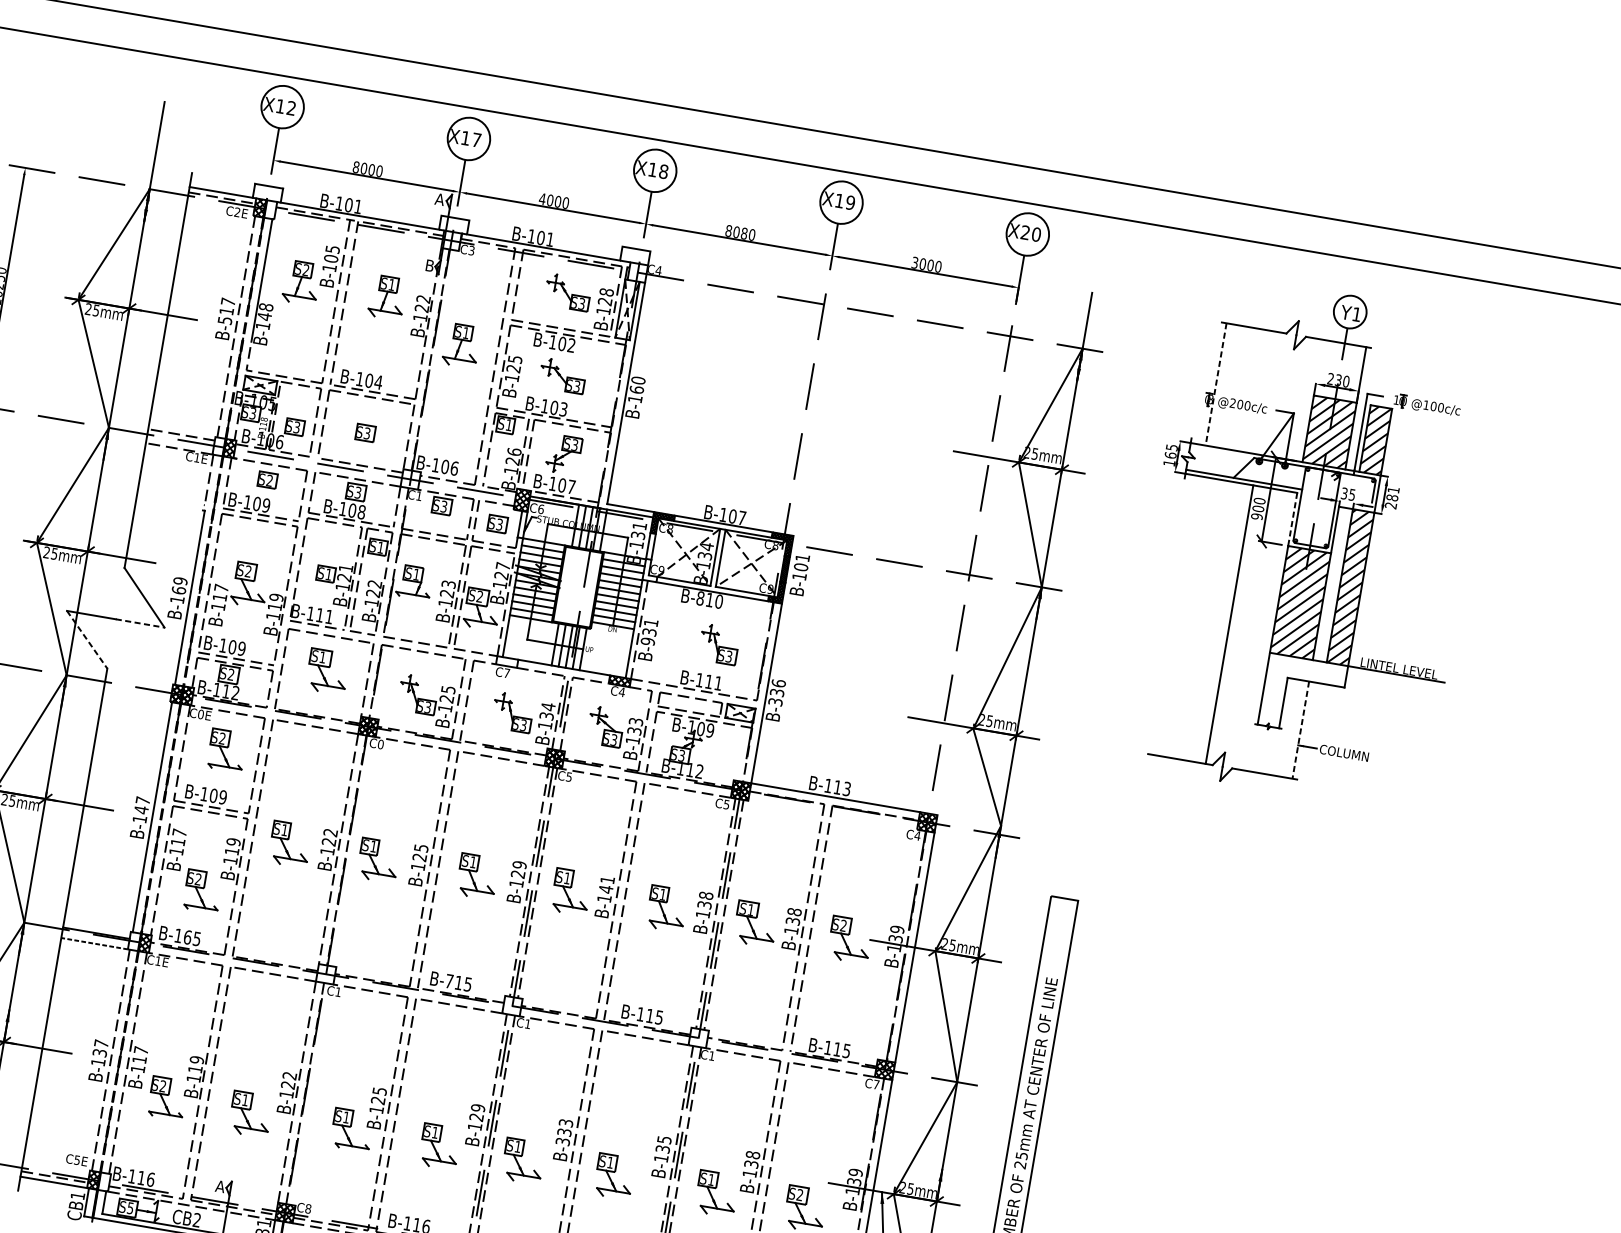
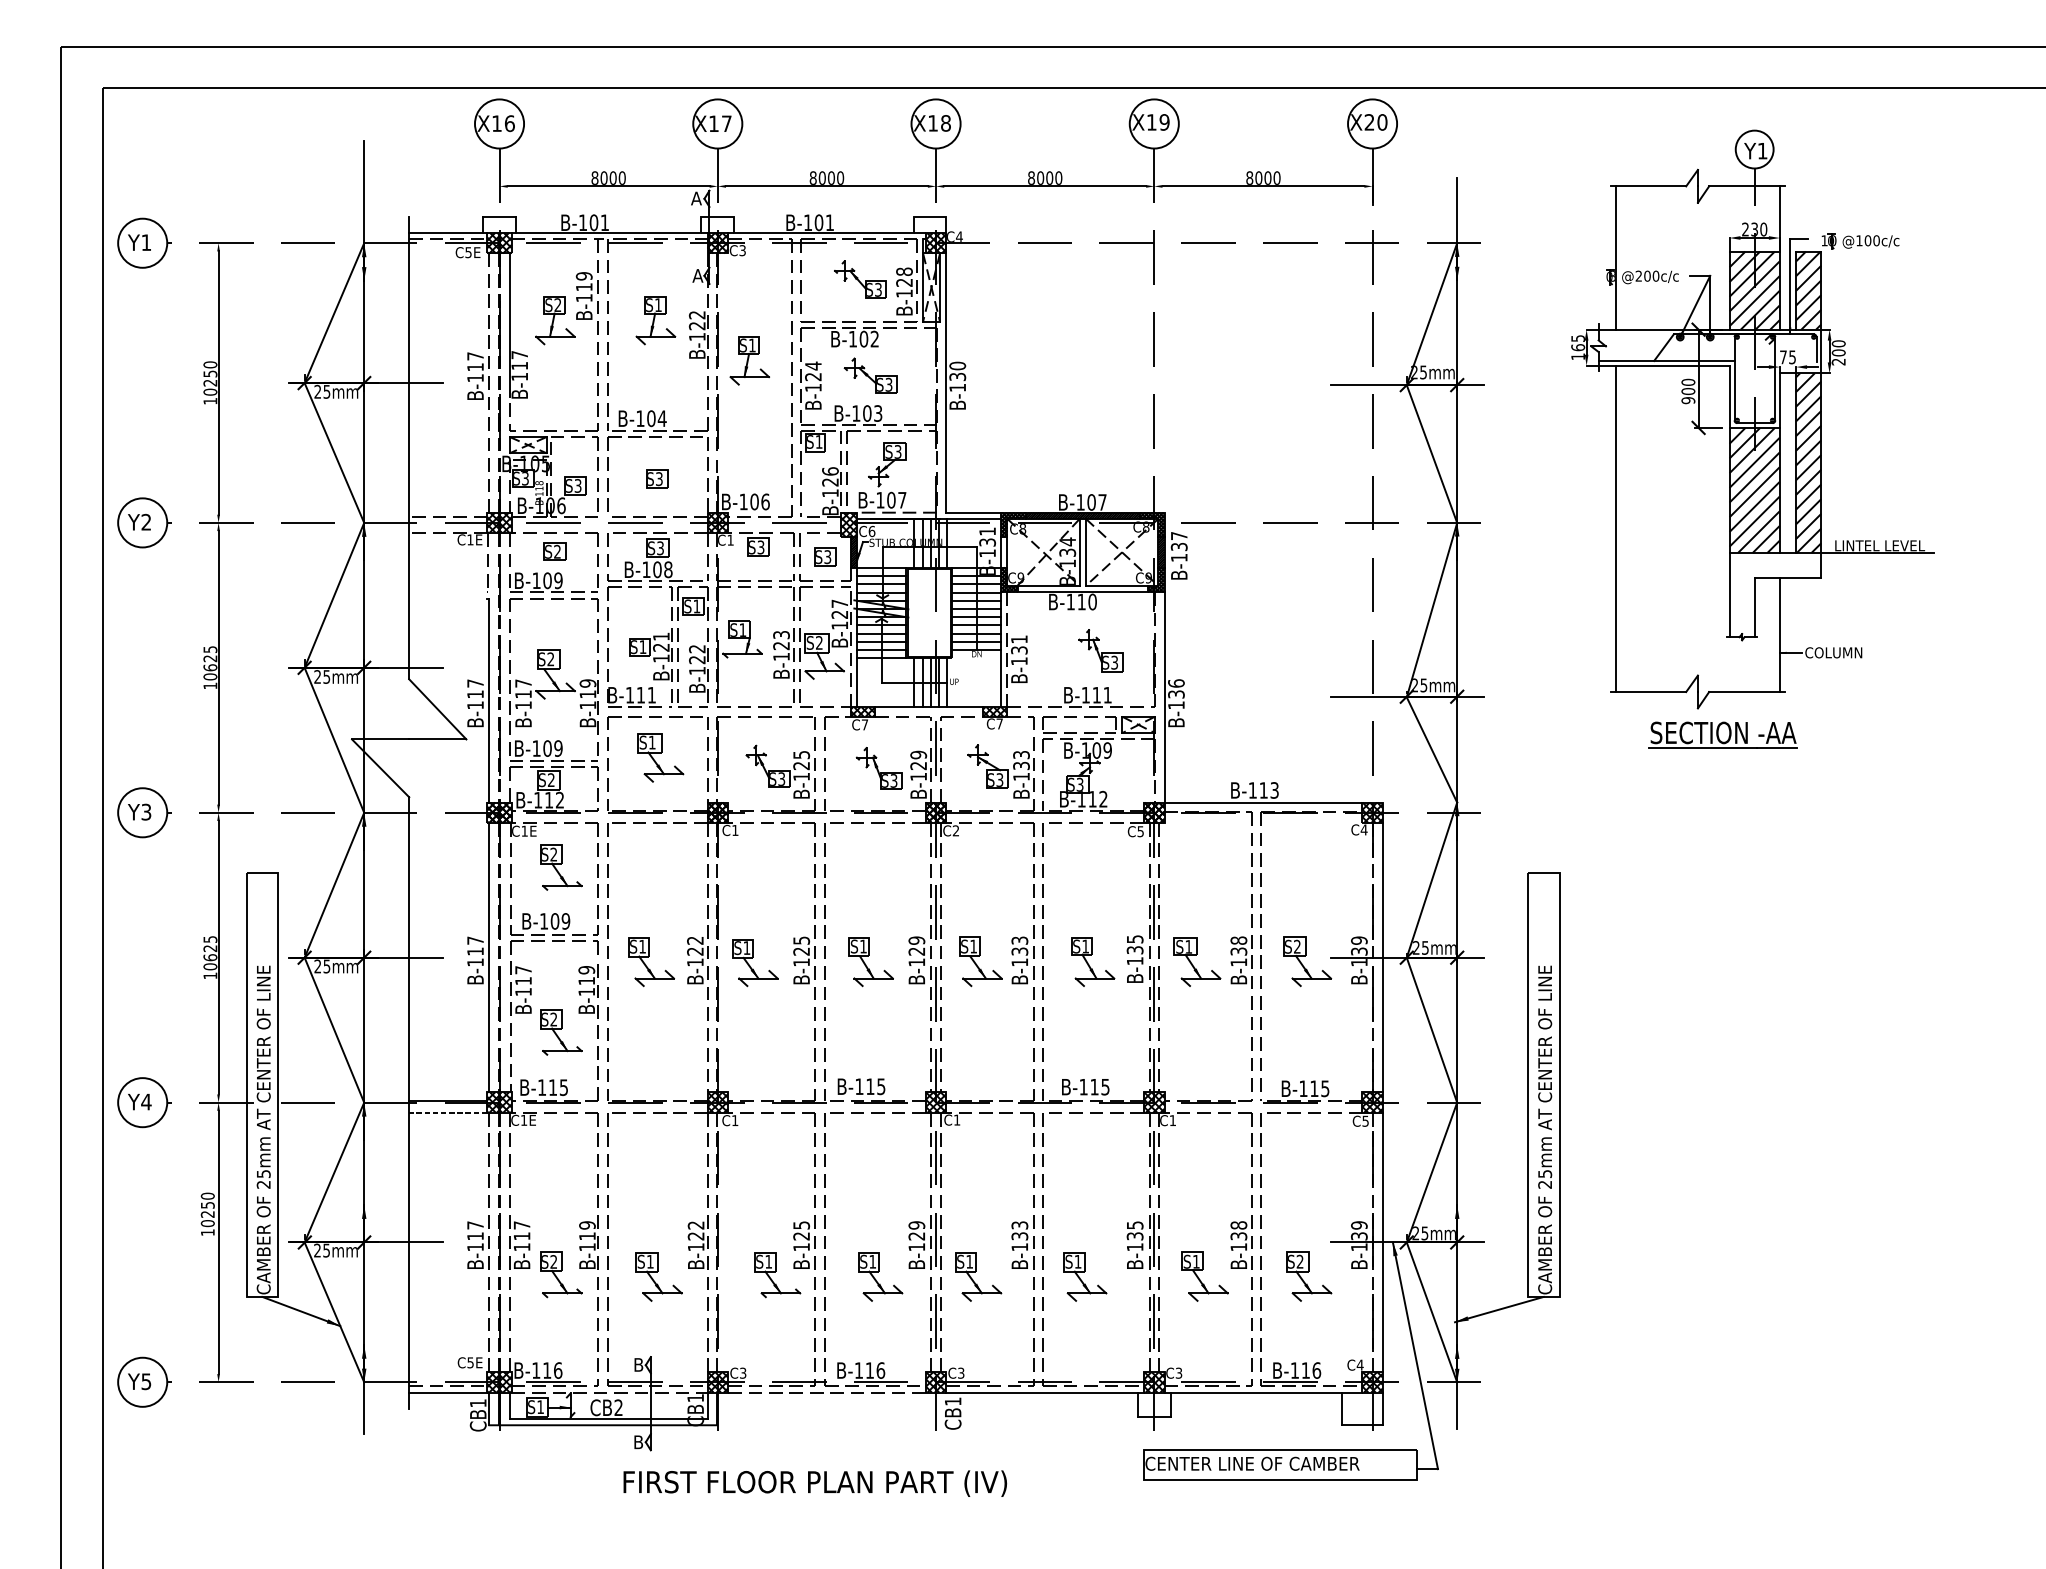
text: (291, 108) -> (509, 123), X12 -> X16
text: (541, 198) -> (812, 177), 4000 -> 8000
hatch: (270, 210) -> (505, 243), added
text: (237, 212) -> (468, 252), C2E -> C5E
text: (744, 233) -> (1049, 177), 8080 -> 8000
hatch: (451, 240) -> (717, 243), added
text: (331, 253) -> (583, 281), B-105 -> B-119
text: (914, 262) -> (1249, 177), 3000 -> 8000
text: (429, 265) -> (697, 275), B -> A
hatch: (637, 272) -> (935, 243), added
text: (265, 311) -> (519, 360), B-148 -> B-117
text: (225, 320) -> (475, 378), B-517 -> B-117
text: (515, 359) -> (813, 365), B-125 -> B-124
line: (1216, 384) -> (1616, 258), dashed -> solid
text: (636, 389) -> (957, 376), B-160 -> B-130
hatch: (219, 446) -> (493, 522), added
hatch: (410, 479) -> (717, 522), added
text: (1344, 493) -> (1783, 357), 35 -> 75
text: (1392, 494) -> (1838, 348), 281 -> 200
line: (1292, 520) -> (1729, 397), dashed -> solid
hatch: (522, 524) -> (853, 552), added
hatch: (723, 526) -> (1082, 515), added
text: (802, 562) -> (1179, 541), B-101 -> B-137
hatch: (651, 570) -> (1009, 579), added
text: (179, 585) -> (475, 688), B-169 -> B-117
text: (700, 598) -> (1070, 601), B-810 -> B-110
line: (139, 623) -> (437, 739), dashed -> solid
line: (1229, 624) -> (1616, 528), moved
line: (87, 639) -> (380, 768), dashed -> solid
text: (648, 641) -> (1019, 661), B-931 -> B-131
hatch: (506, 661) -> (862, 711), added
text: (621, 691) -> (999, 723), C4 -> C7
text: (775, 702) -> (1176, 705), B-336 -> B-136
text: (547, 710) -> (918, 759), B-134 -> B-129
text: (200, 713) -> (524, 830), C0E -> C1E
line: (1300, 730) -> (1779, 635), dashed -> solid
text: (380, 744) -> (735, 830), C0 -> C1
text: (568, 776) -> (955, 830), C5 -> C2
part: (1237, 806) -> (1722, 734), added
text: (141, 809) -> (475, 951), B-147 -> B-117
text: (606, 885) -> (1019, 946), B-141 -> B-133
text: (705, 895) -> (1134, 939), B-138 -> B-135
text: (187, 937) -> (552, 1087), B-165 -> B-115
hatch: (134, 941) -> (493, 1102), added
hatch: (325, 974) -> (717, 1102), added
text: (449, 981) -> (859, 1086), B-715 -> B-115
hatch: (512, 1005) -> (935, 1102), added
hatch: (698, 1037) -> (1154, 1102), added
text: (99, 1053) -> (475, 1236), B-137 -> B-117
text: (876, 1084) -> (1365, 1120), C7 -> C5
text: (562, 1141) -> (1019, 1247), B-333 -> B-133
hatch: (104, 1182) -> (505, 1382), added
text: (220, 1186) -> (638, 1364), A -> B
text: (130, 1208) -> (540, 1407), S5 -> S1
text: (307, 1208) -> (742, 1372), C8 -> C3

